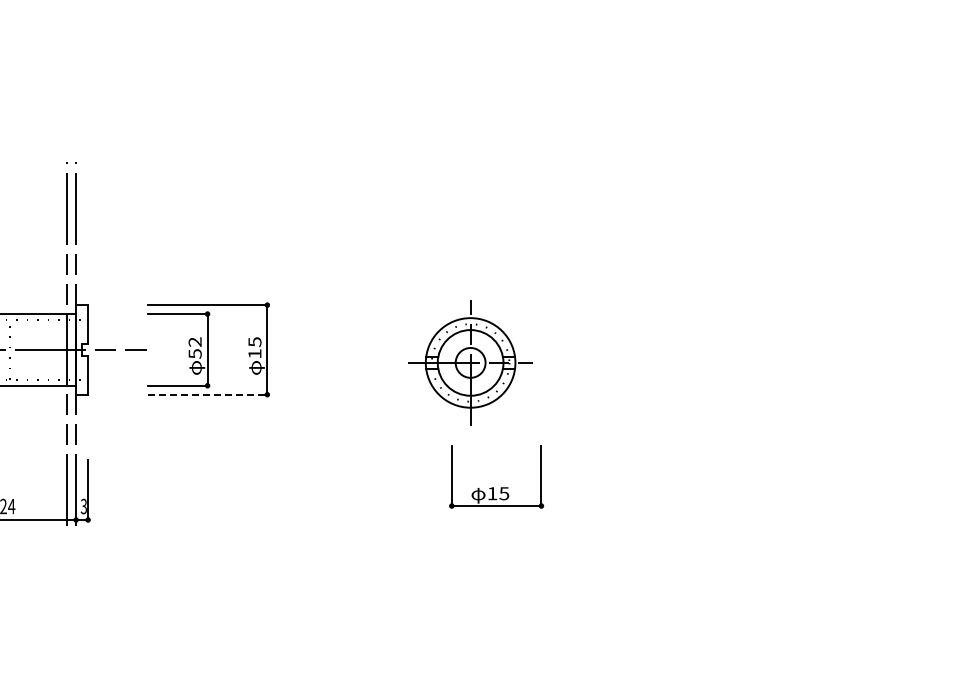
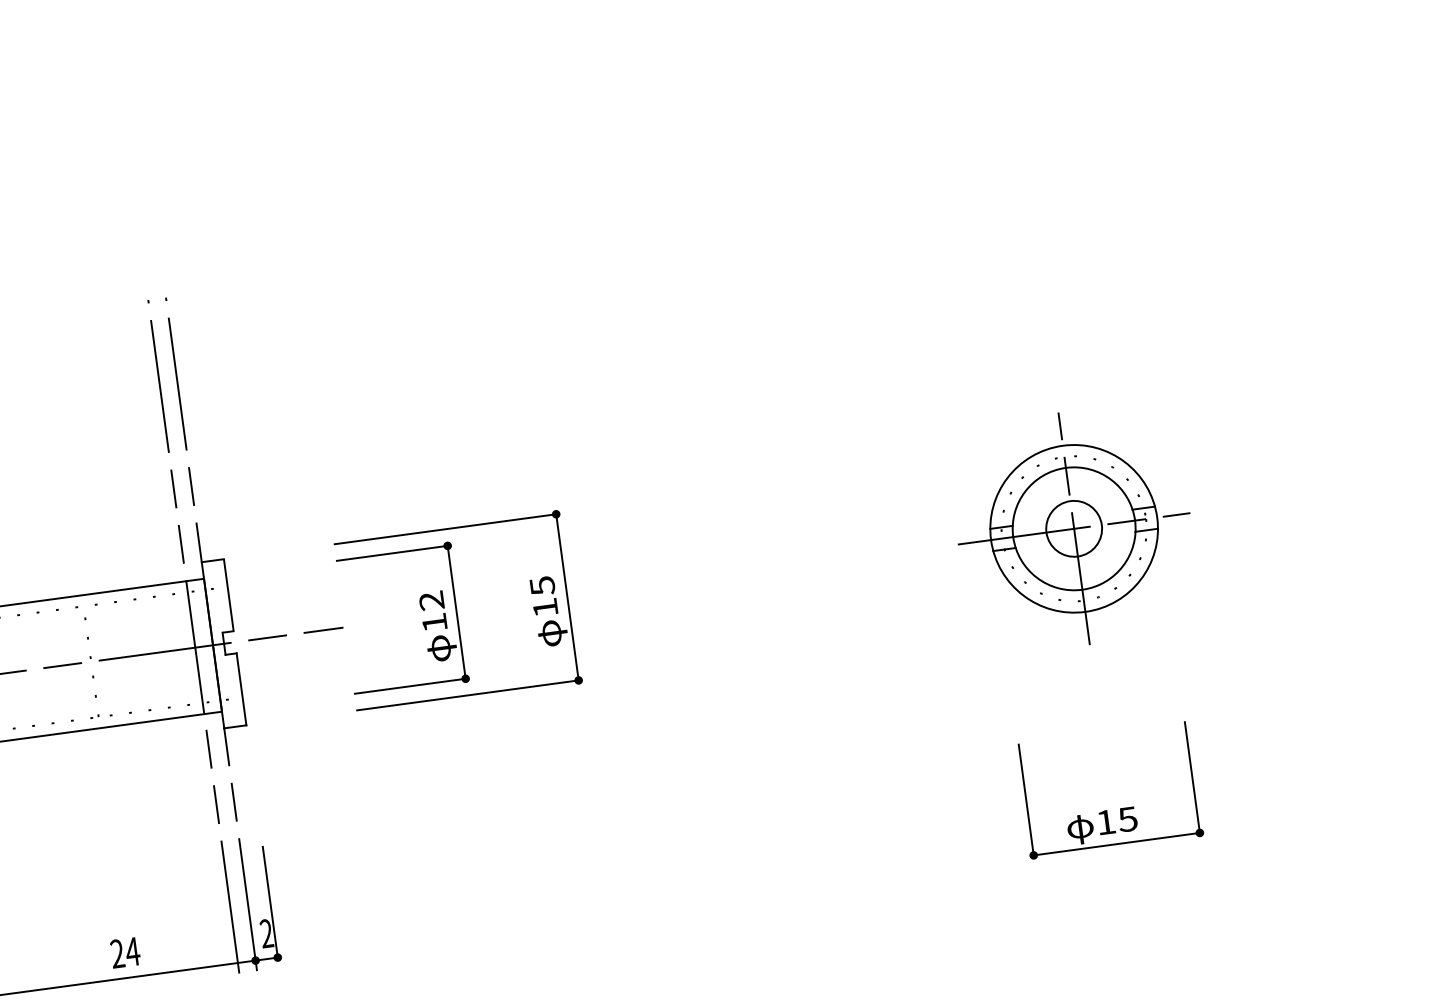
text: (194, 353) -> (433, 622), 52 -> 12
part: (470, 362) -> (1073, 528), moved
line: (207, 394) -> (467, 694), dashed -> solid
part: (493, 487) -> (1106, 810), moved
text: (83, 506) -> (265, 933), 3 -> 2

